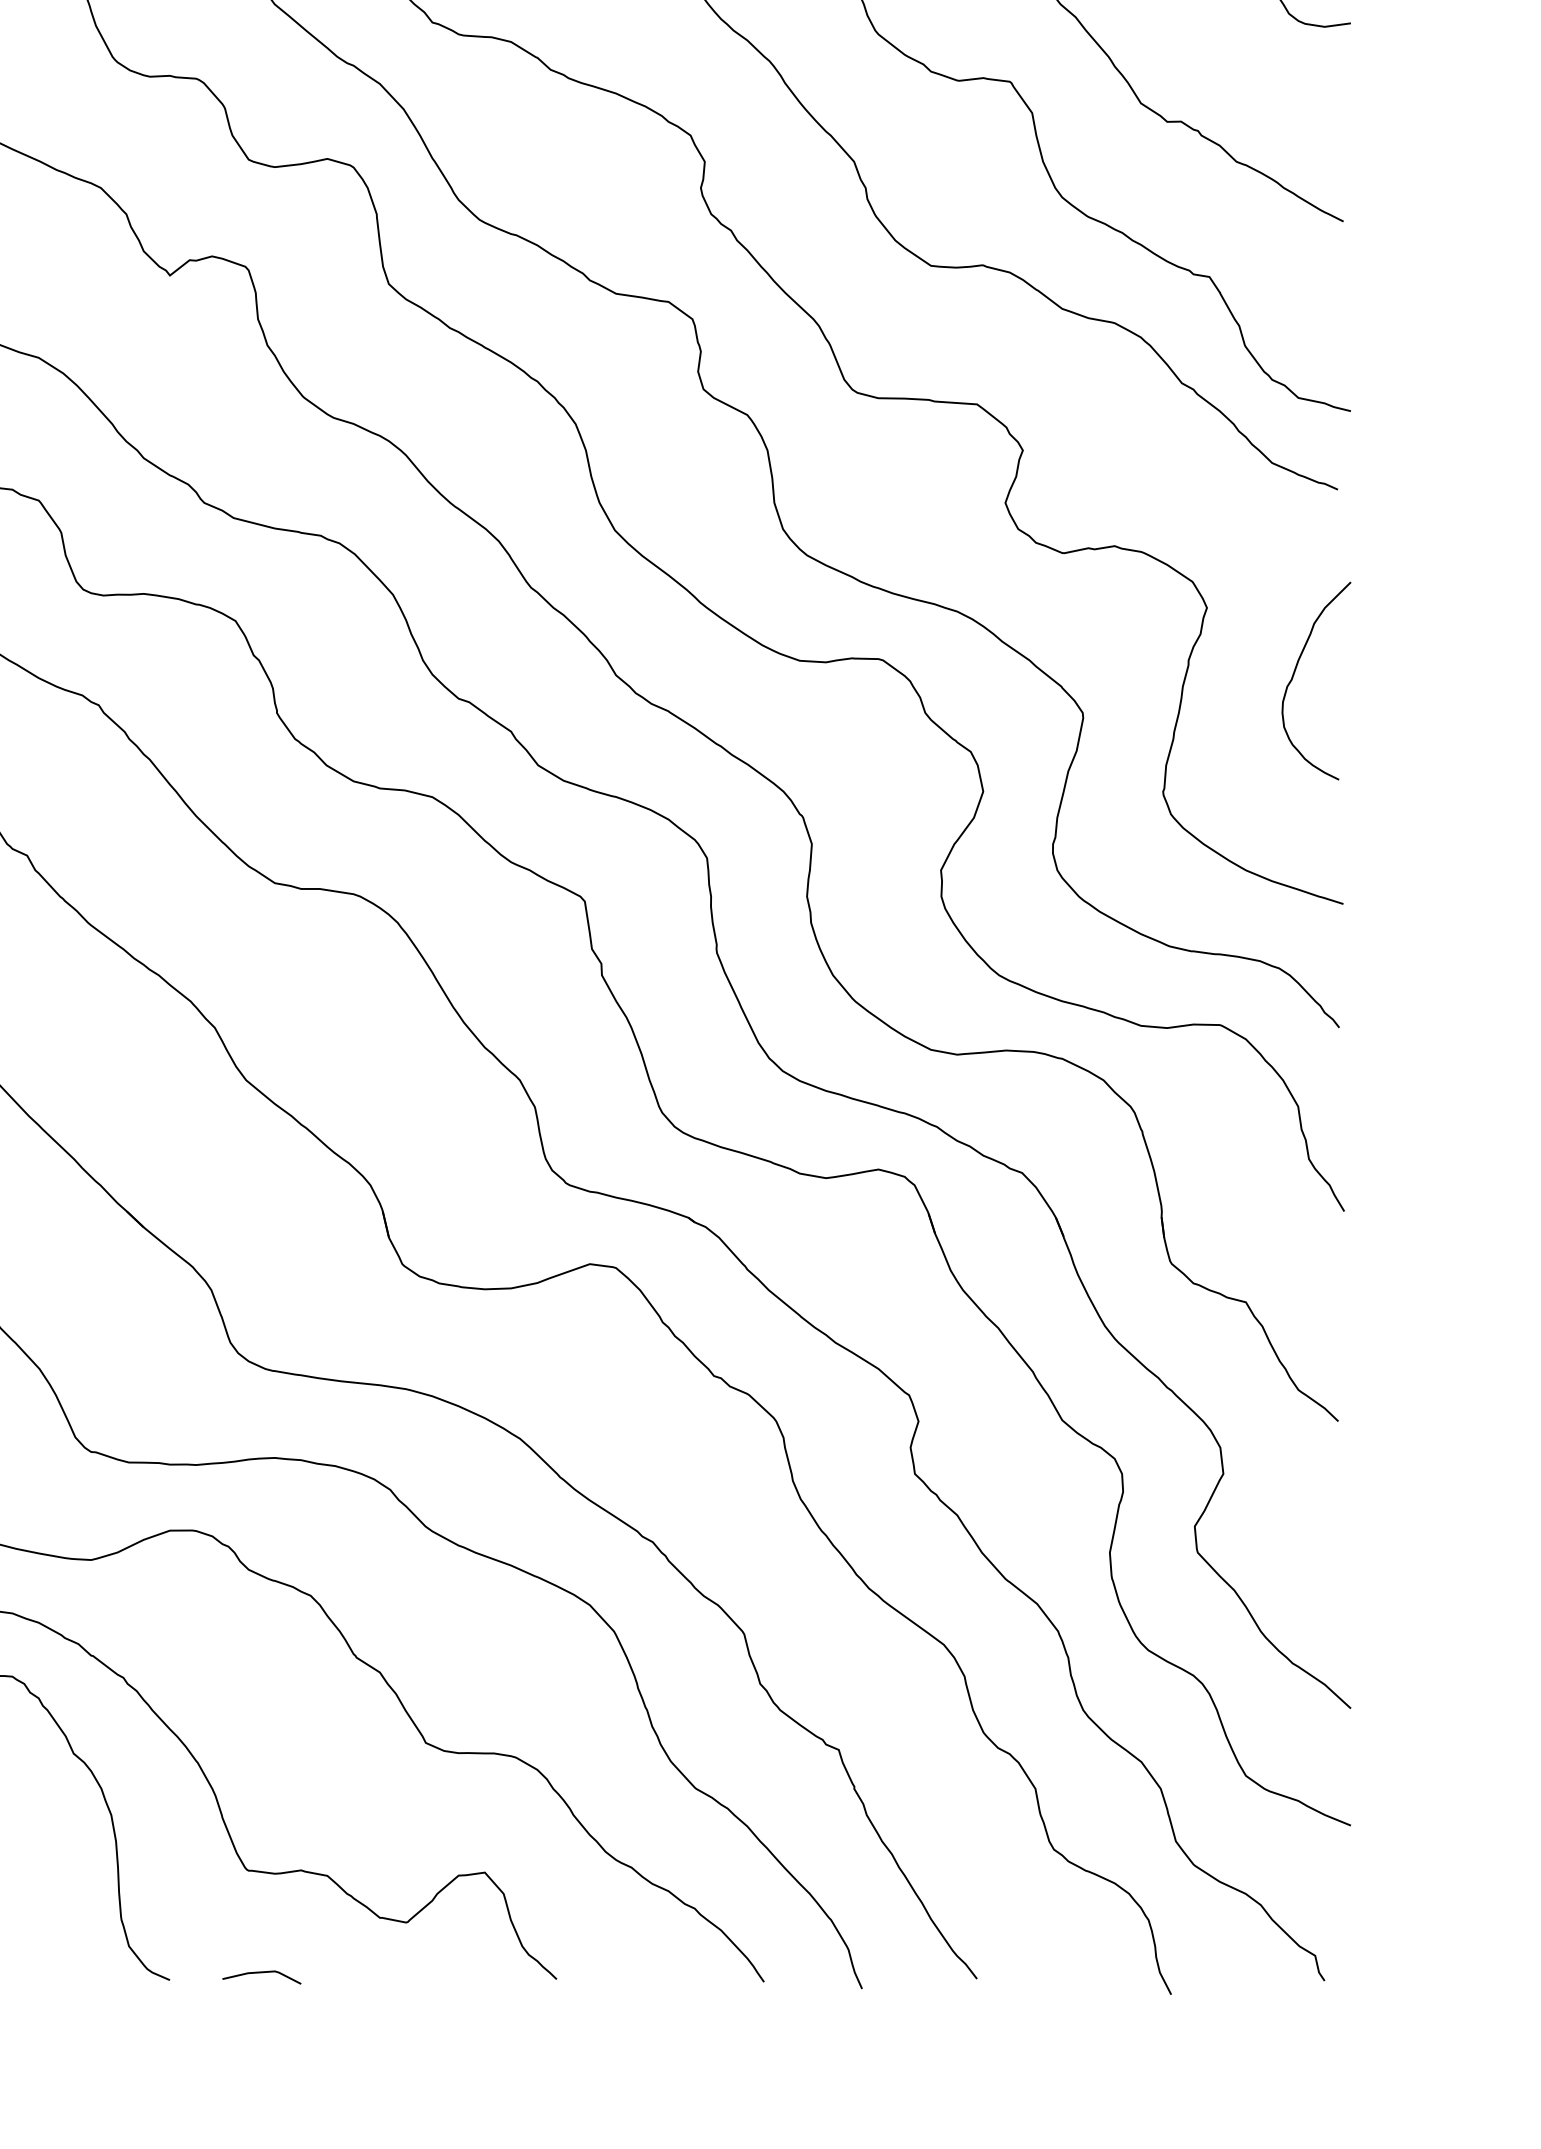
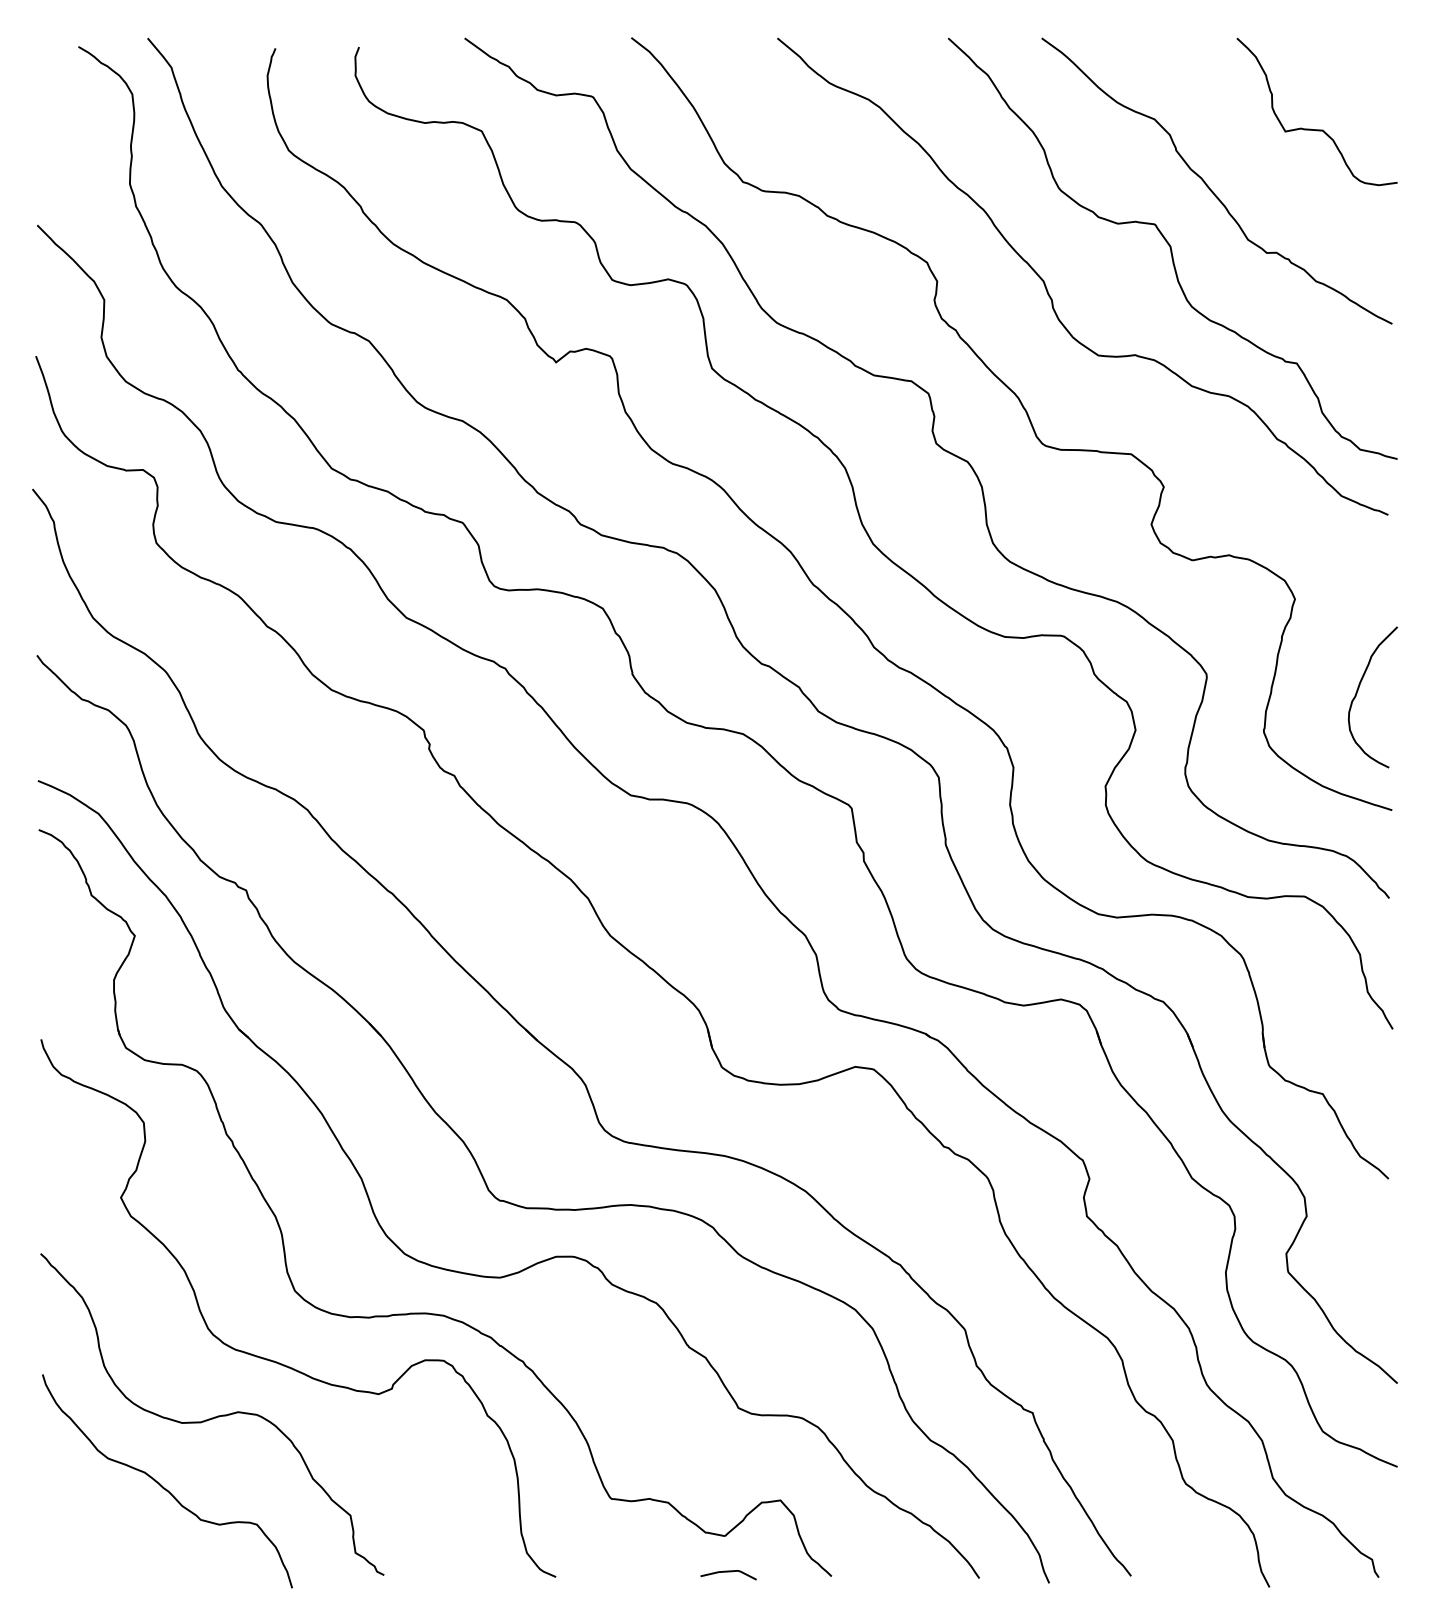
curve: (1296, 672) -> (1358, 691), moved
line: (261, 1973) -> (728, 1572), moved

